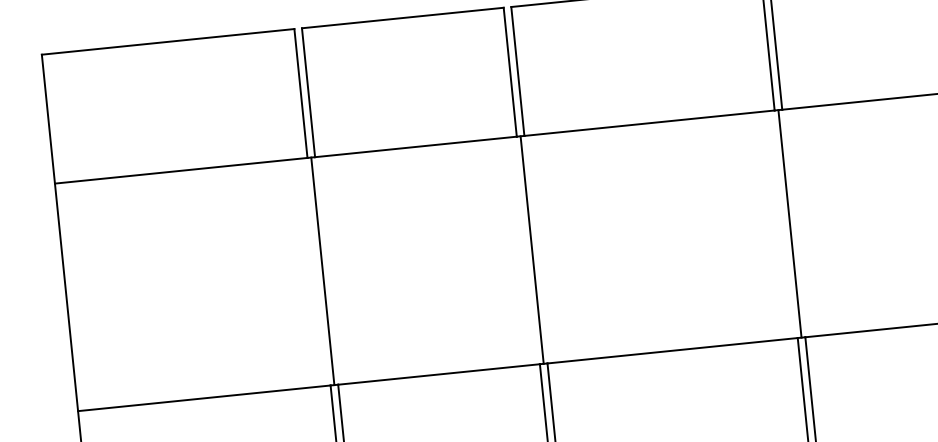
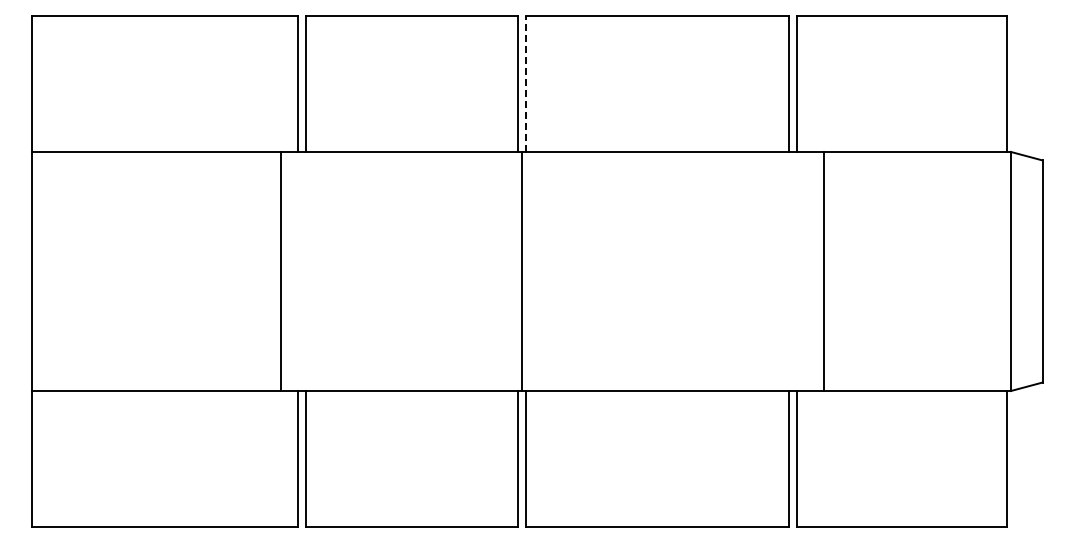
line: (517, 71) -> (525, 84), solid -> dashed
line: (789, 223) -> (823, 271), moved
line: (322, 271) -> (280, 271), moved

